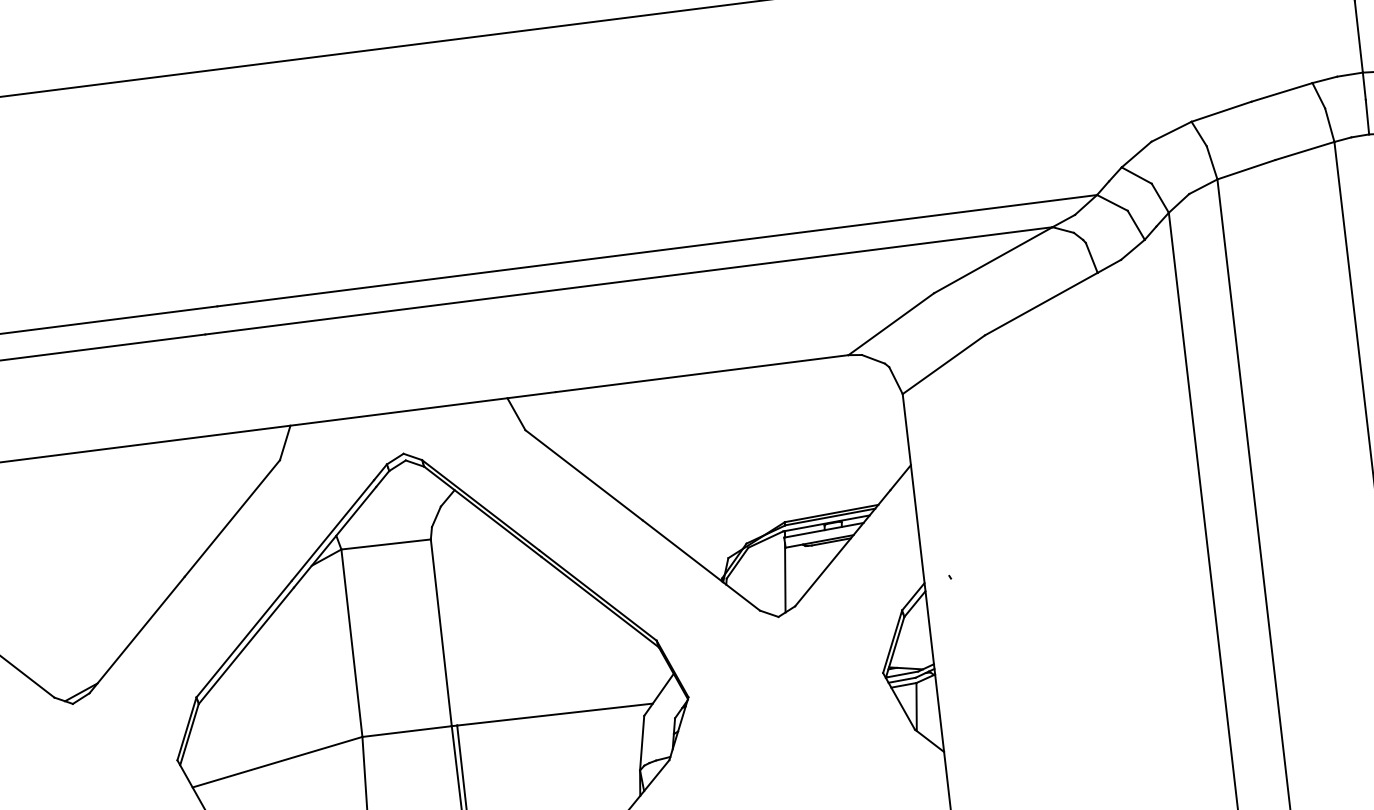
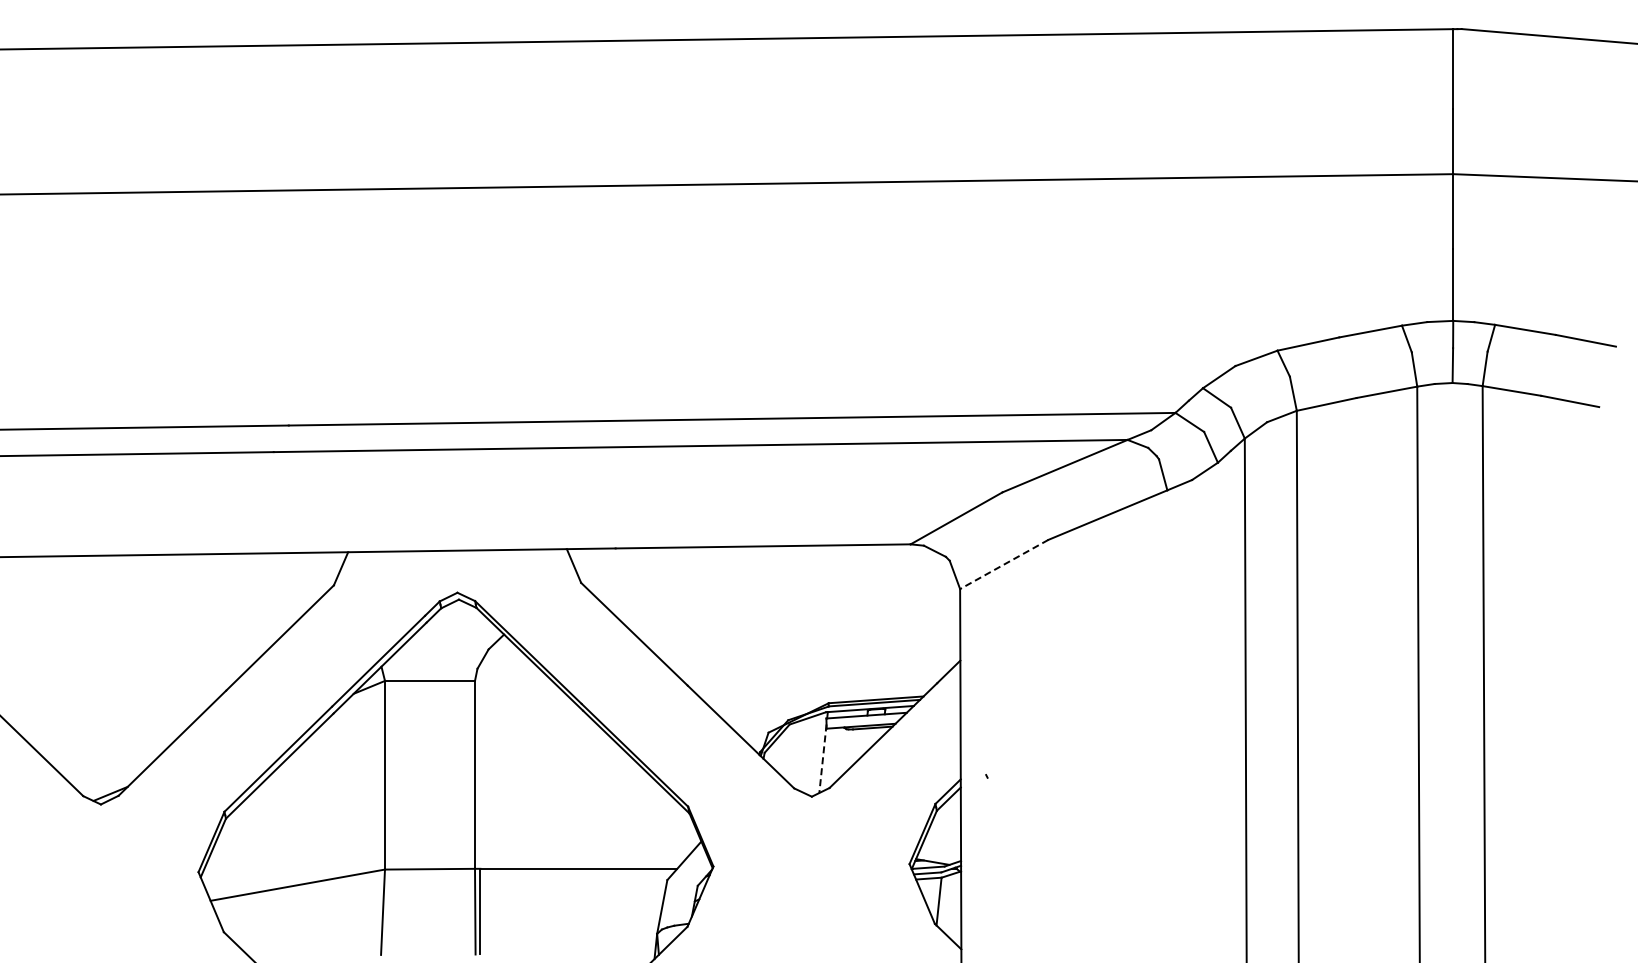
line: (944, 364) -> (1004, 564), solid -> dashed
line: (784, 578) -> (822, 759), solid -> dashed

